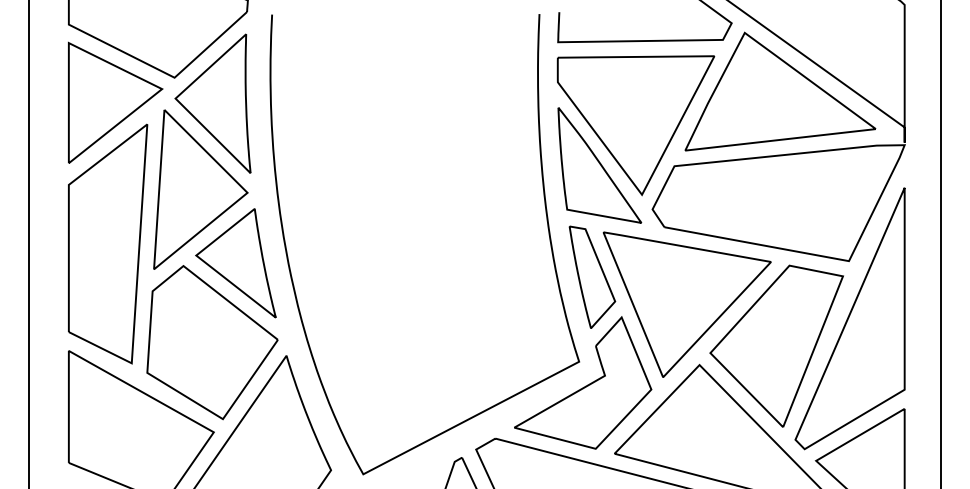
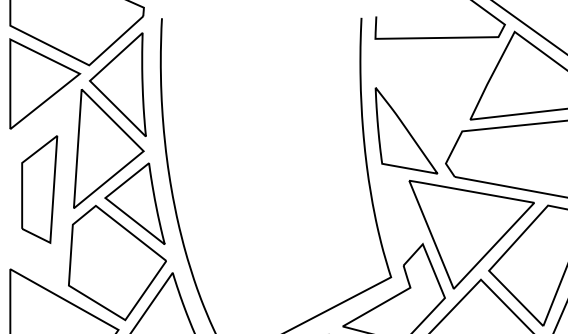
part: (635, 125) -> (433, 100), removed
part: (108, 243) -> (39, 189), size x0.6
part: (592, 276) -> (401, 213), removed

